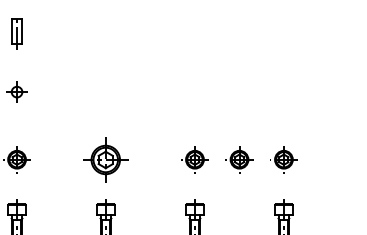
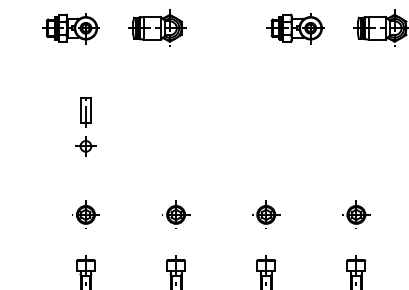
part: (16, 34) -> (85, 112), moved
part: (106, 159) -> (176, 214), size x0.62
part: (239, 159) -> (311, 214), removed

